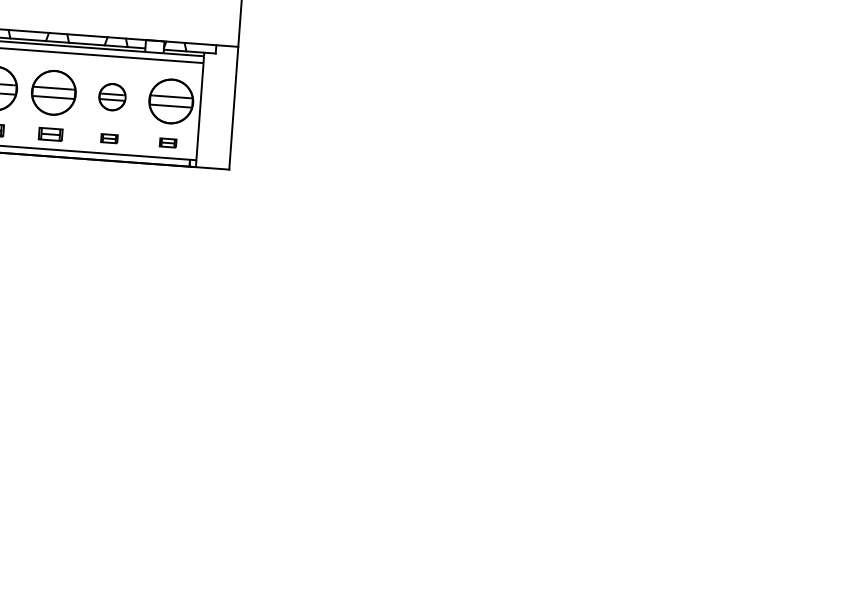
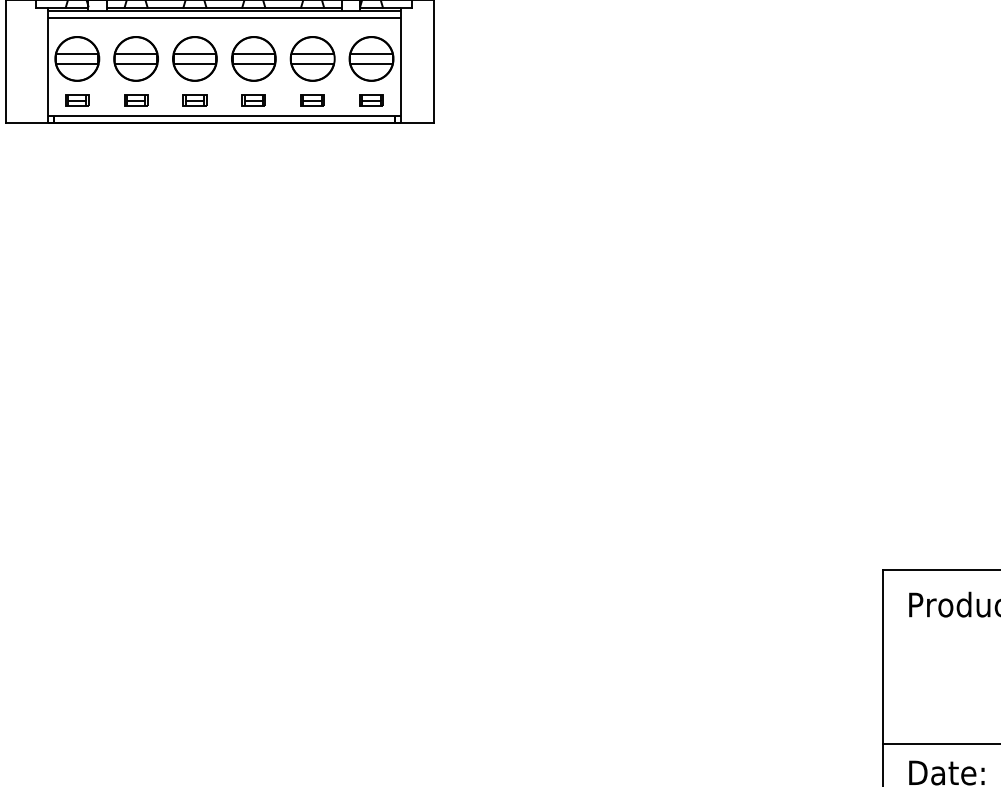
part: (112, 96) -> (312, 58), size x1.67
part: (109, 138) -> (312, 100), size x1.43
part: (168, 142) -> (371, 100), size x1.43

